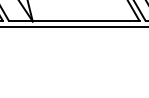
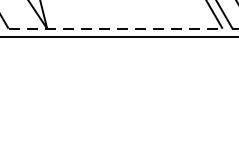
line: (75, 21) -> (117, 28), solid -> dashed

